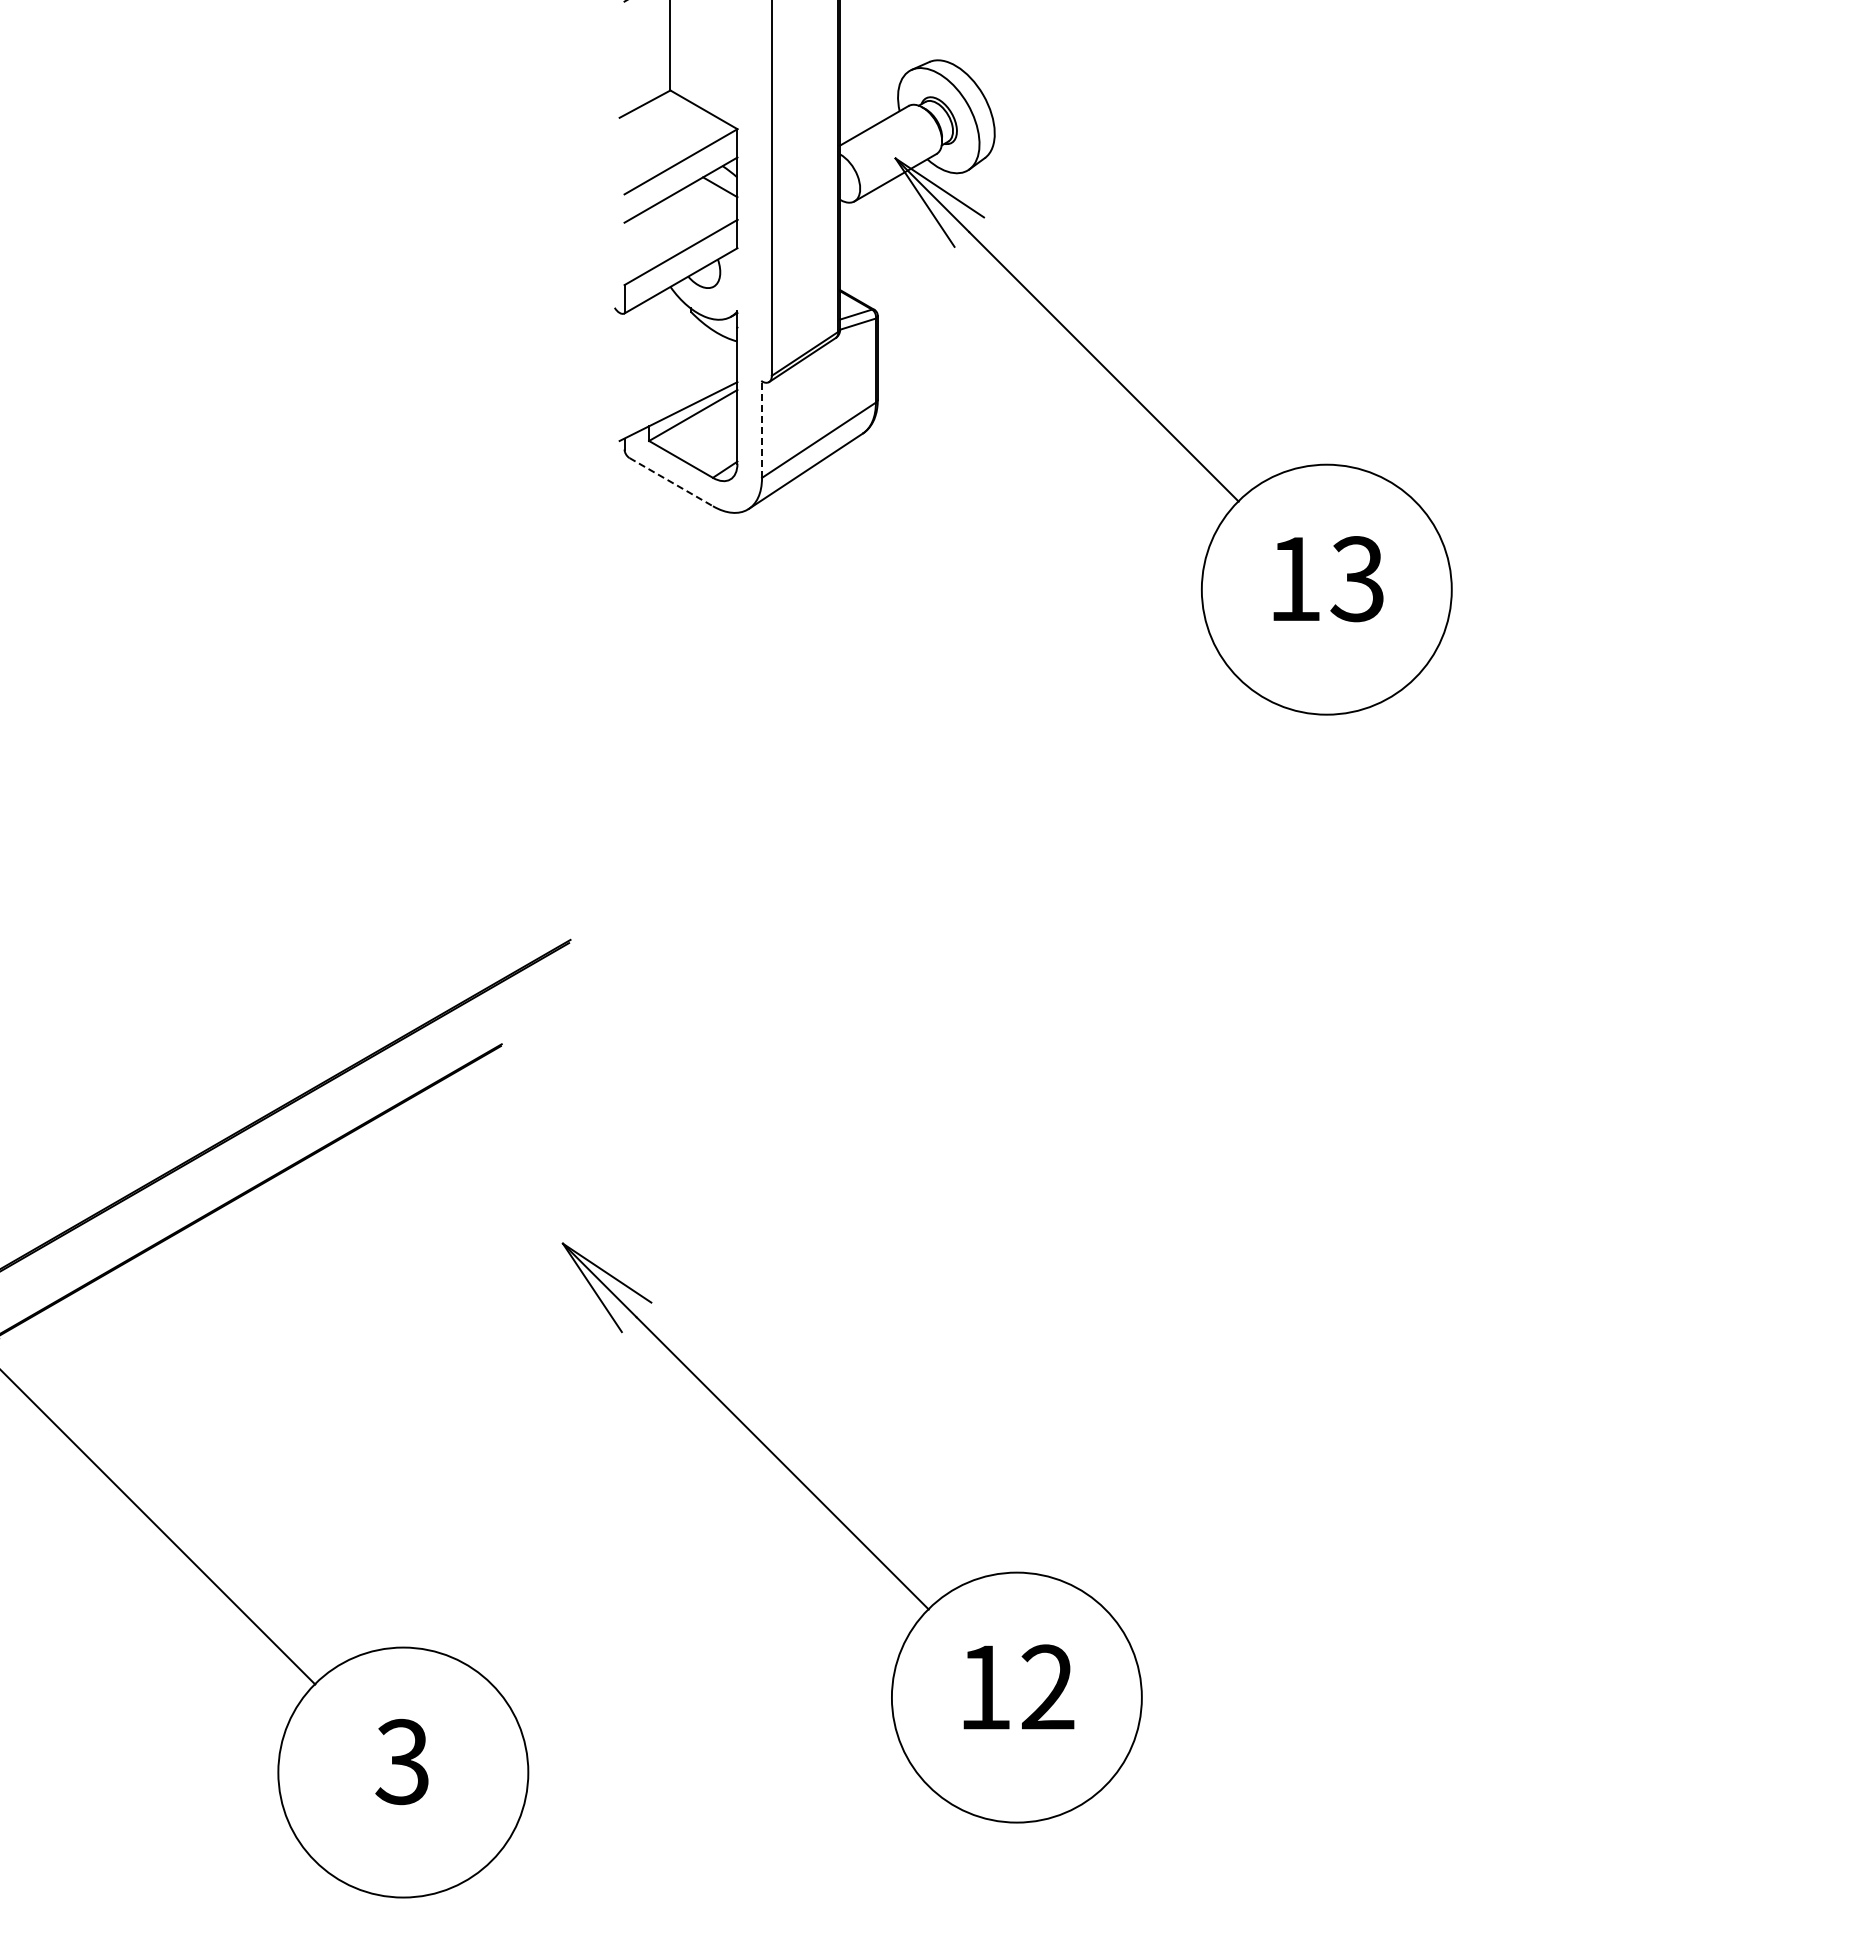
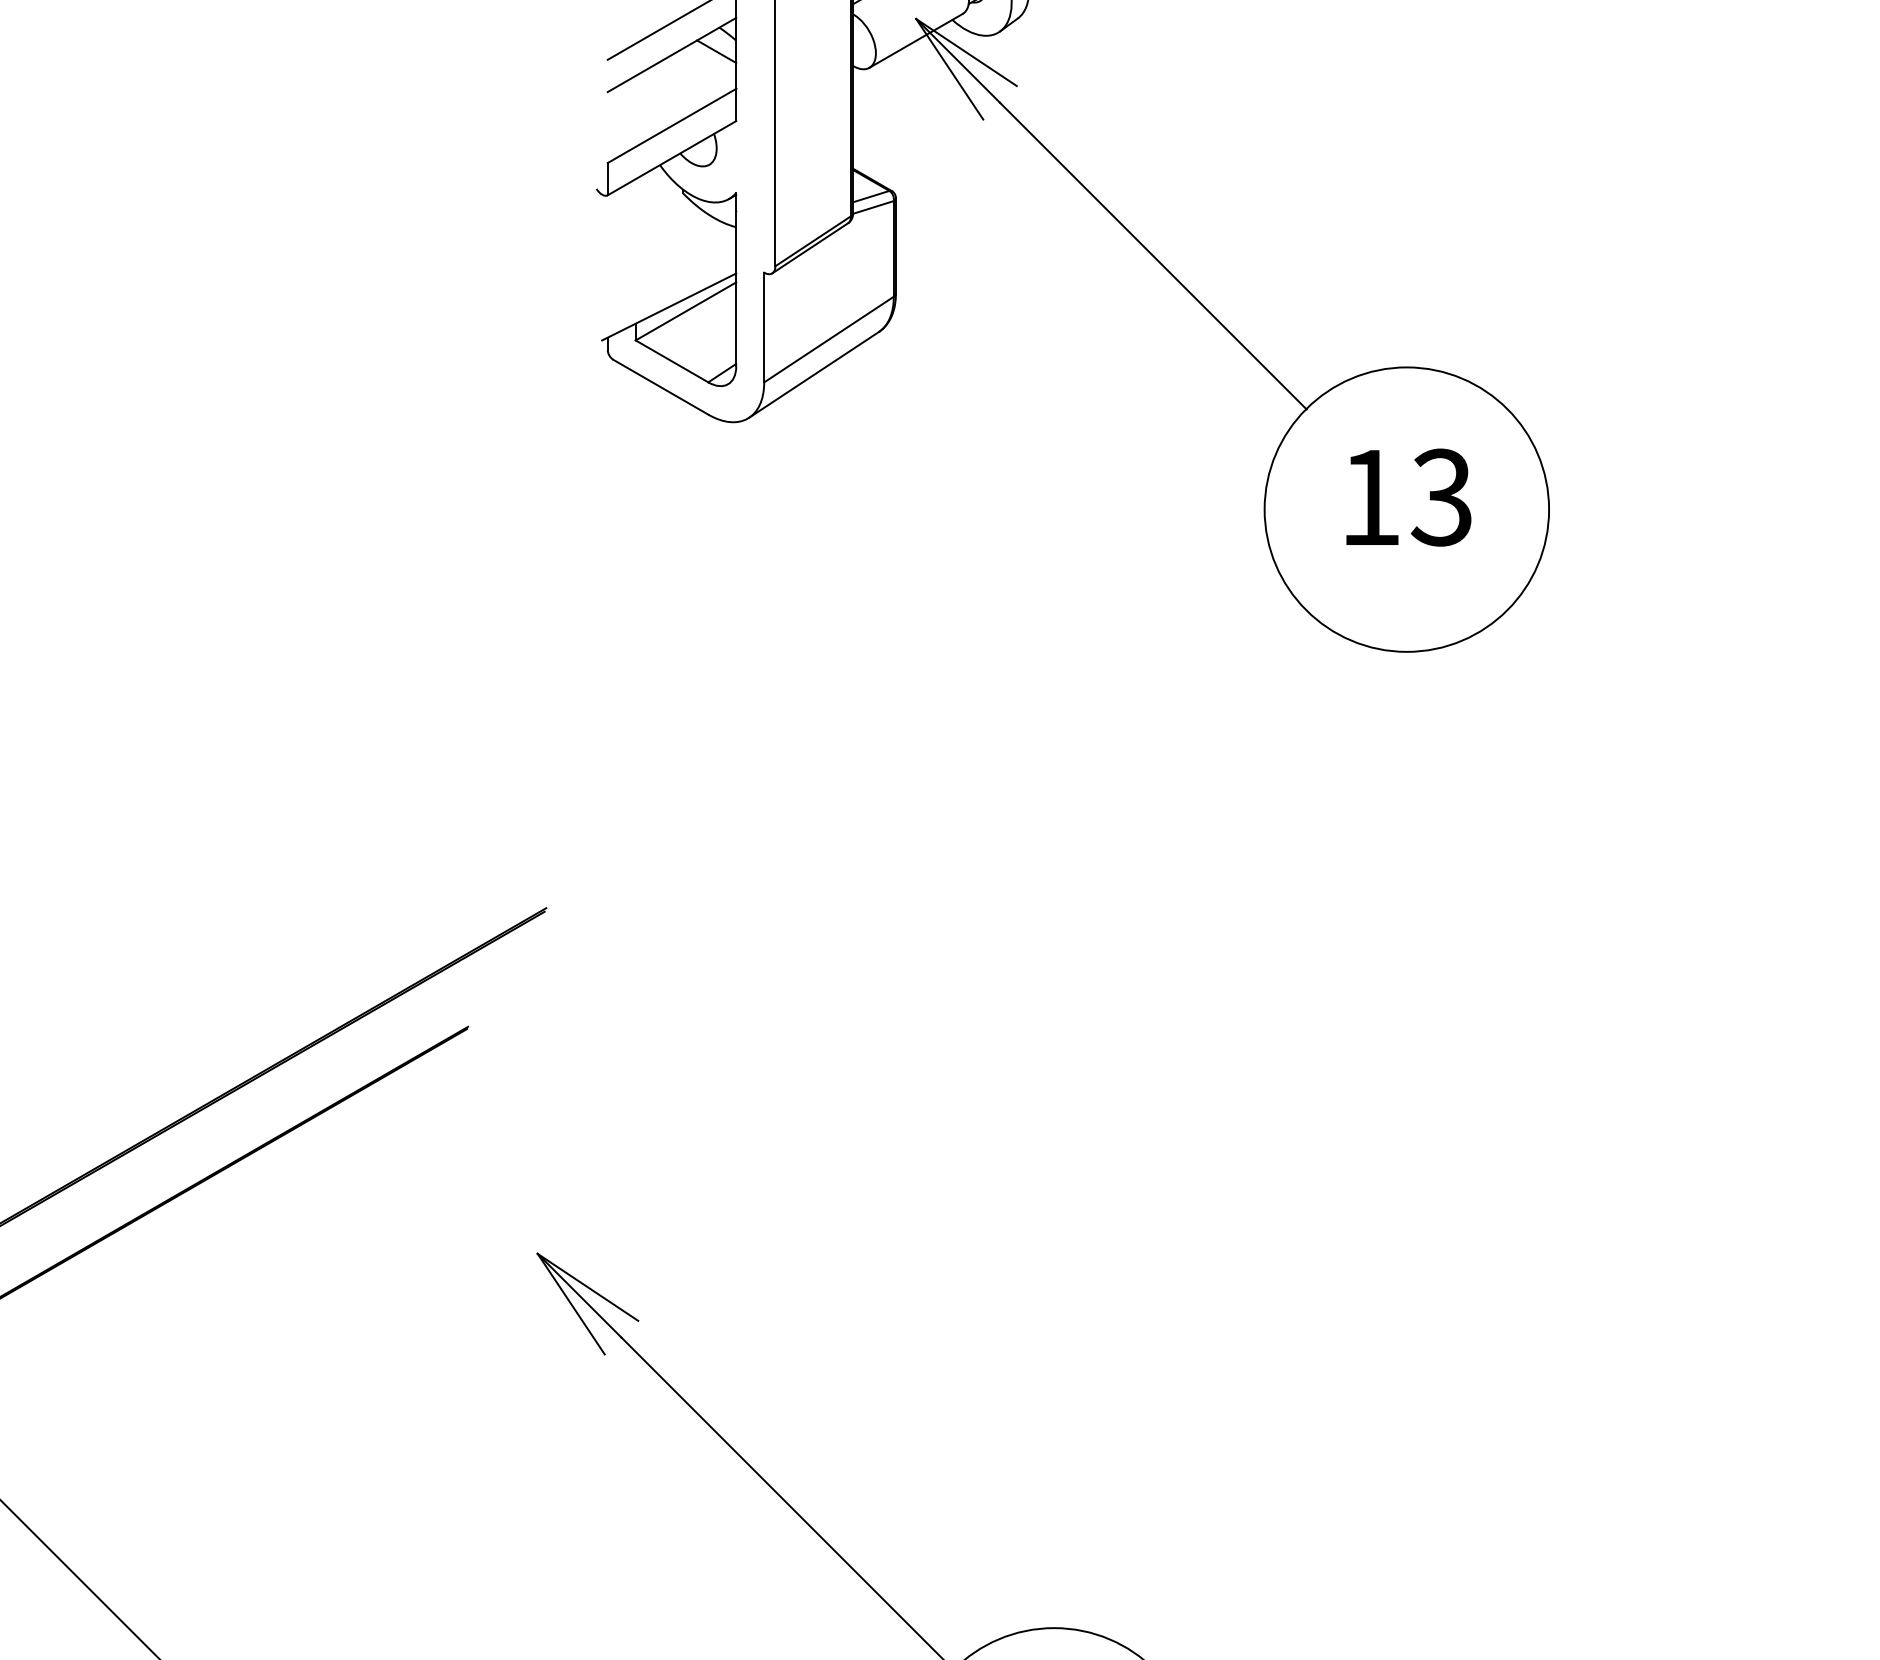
line: (762, 429) -> (764, 327), dashed -> solid
line: (671, 482) -> (661, 387), dashed -> solid

